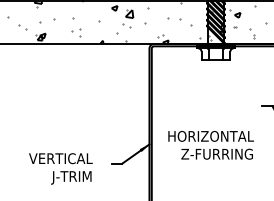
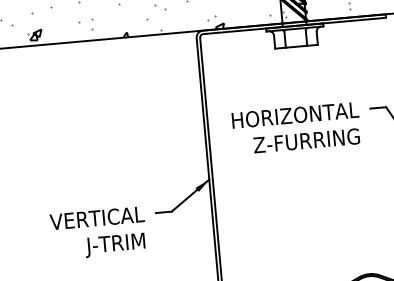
text: (210, 145) -> (295, 128), moved
text: (60, 168) -> (97, 232), moved

